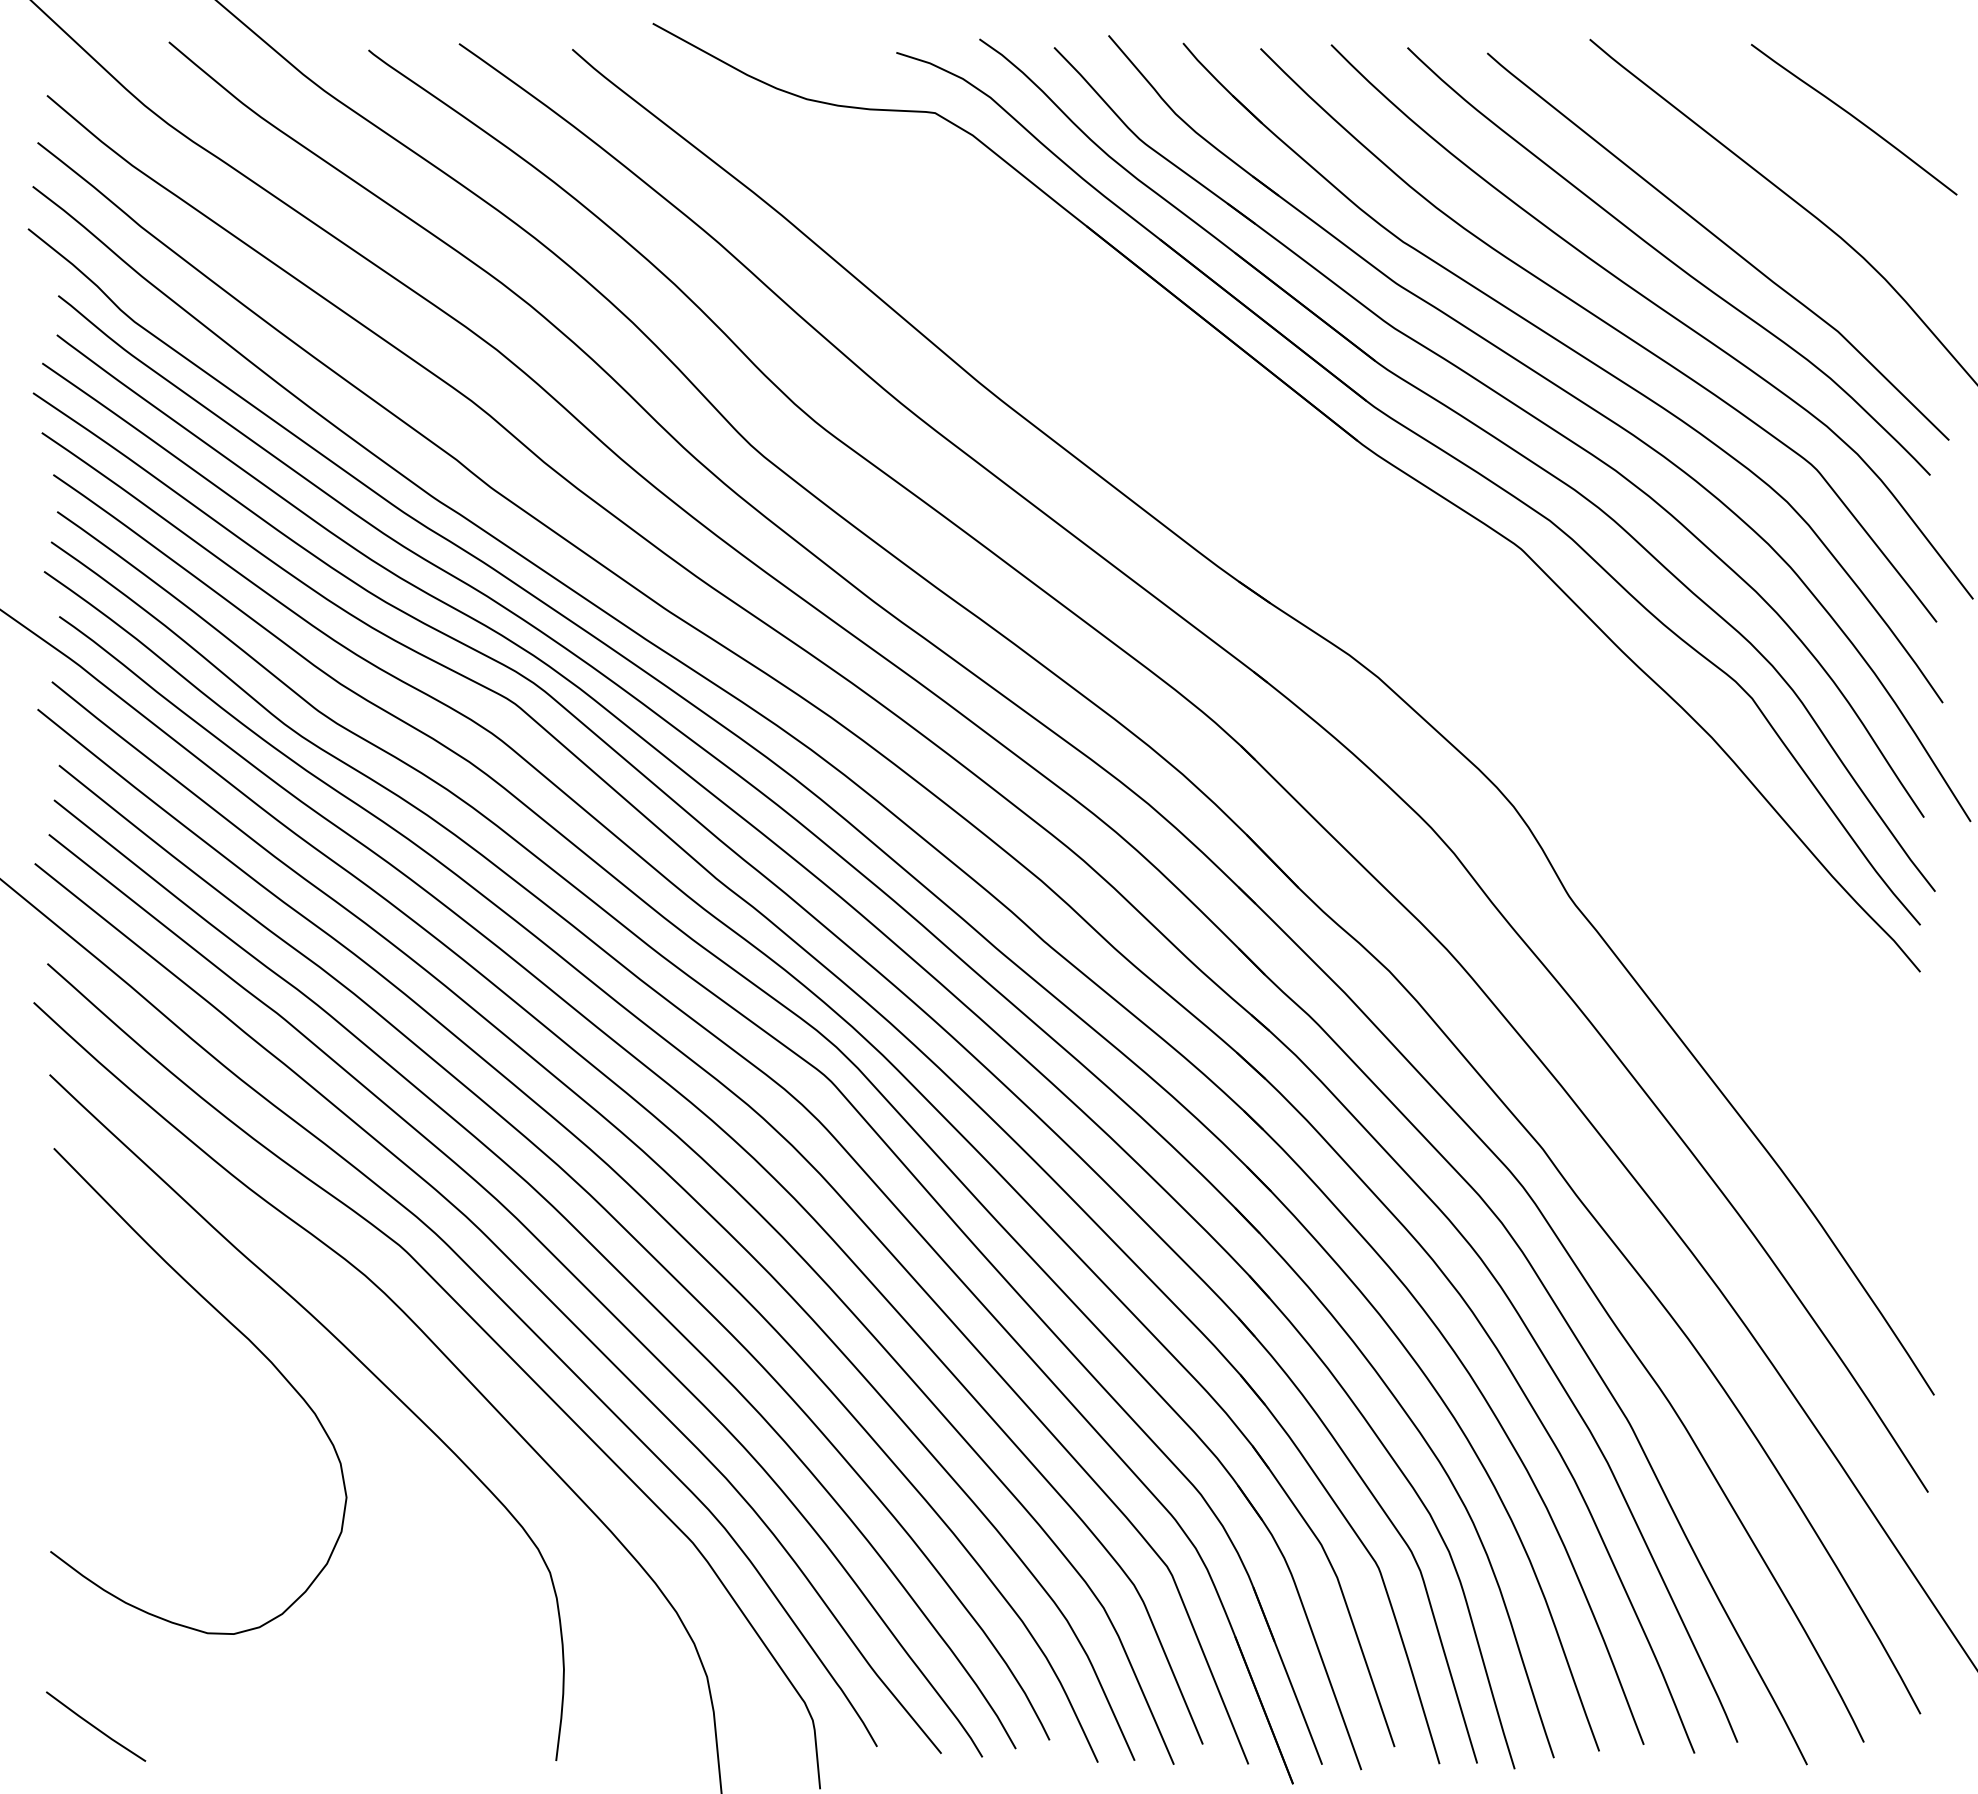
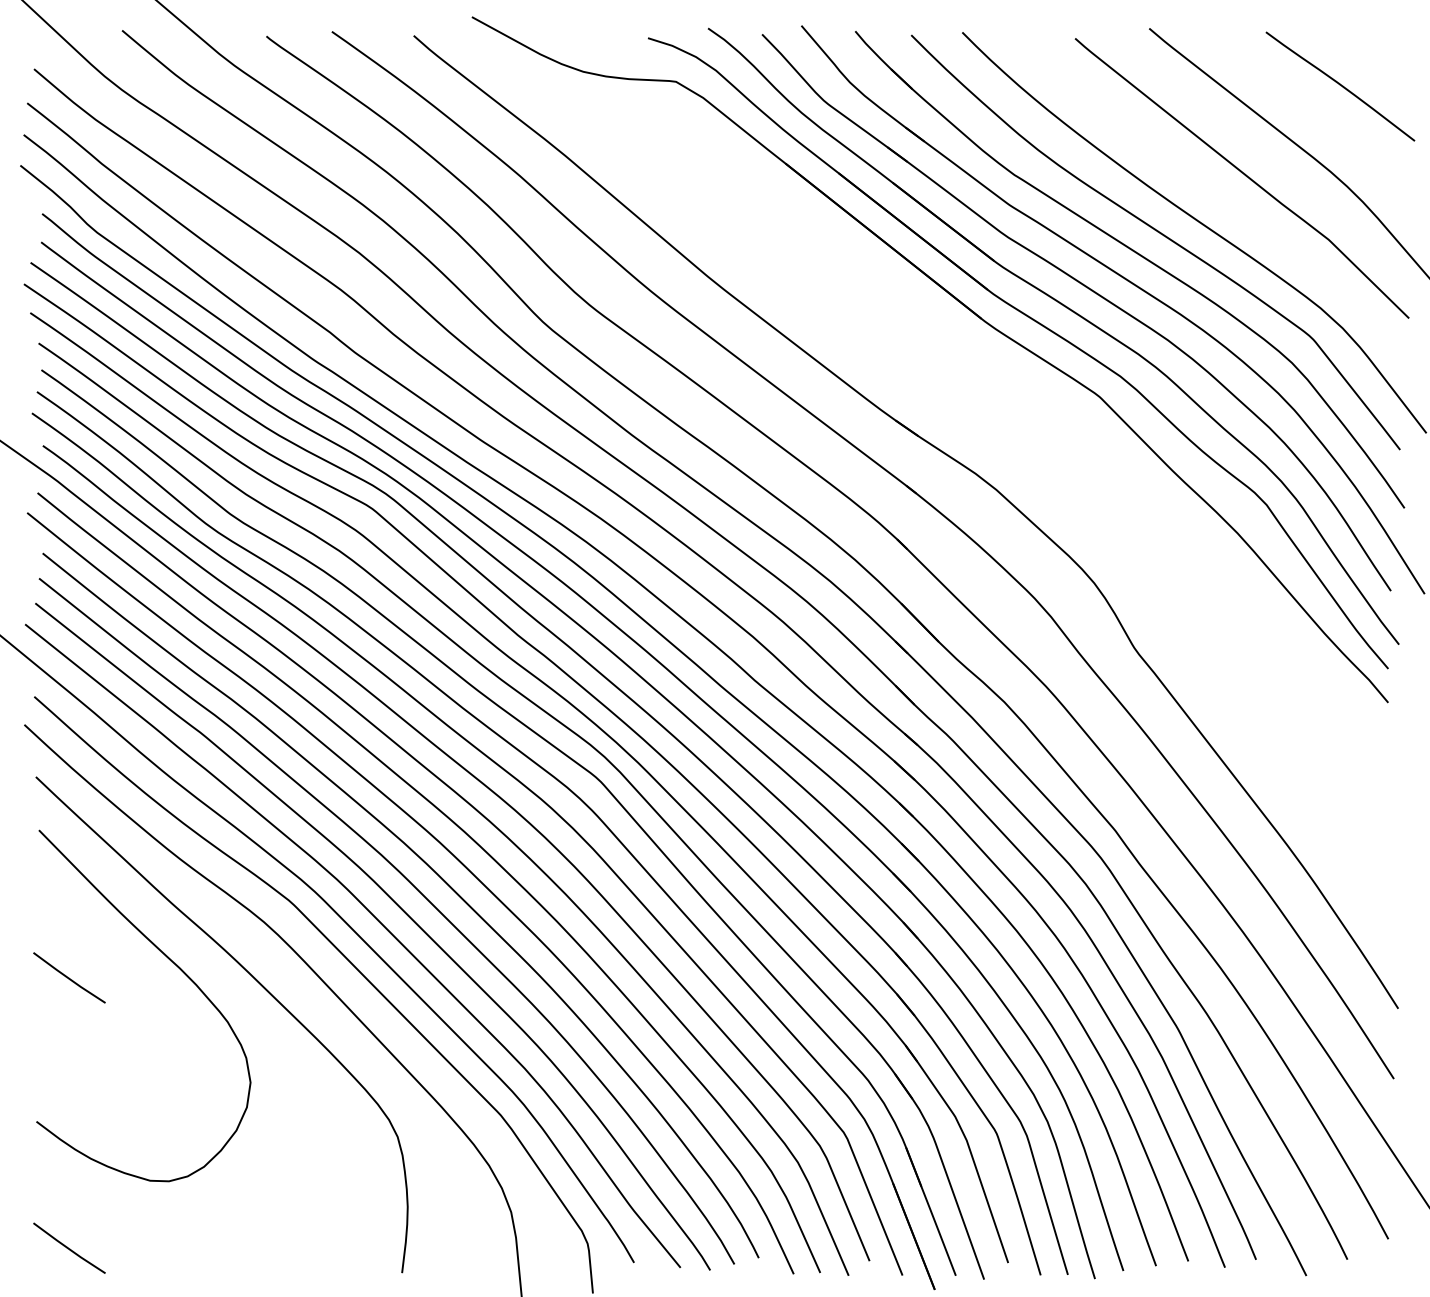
curve: (1668, 260) -> (1206, 188), removed
line: (95, 1352) -> (69, 977), added

